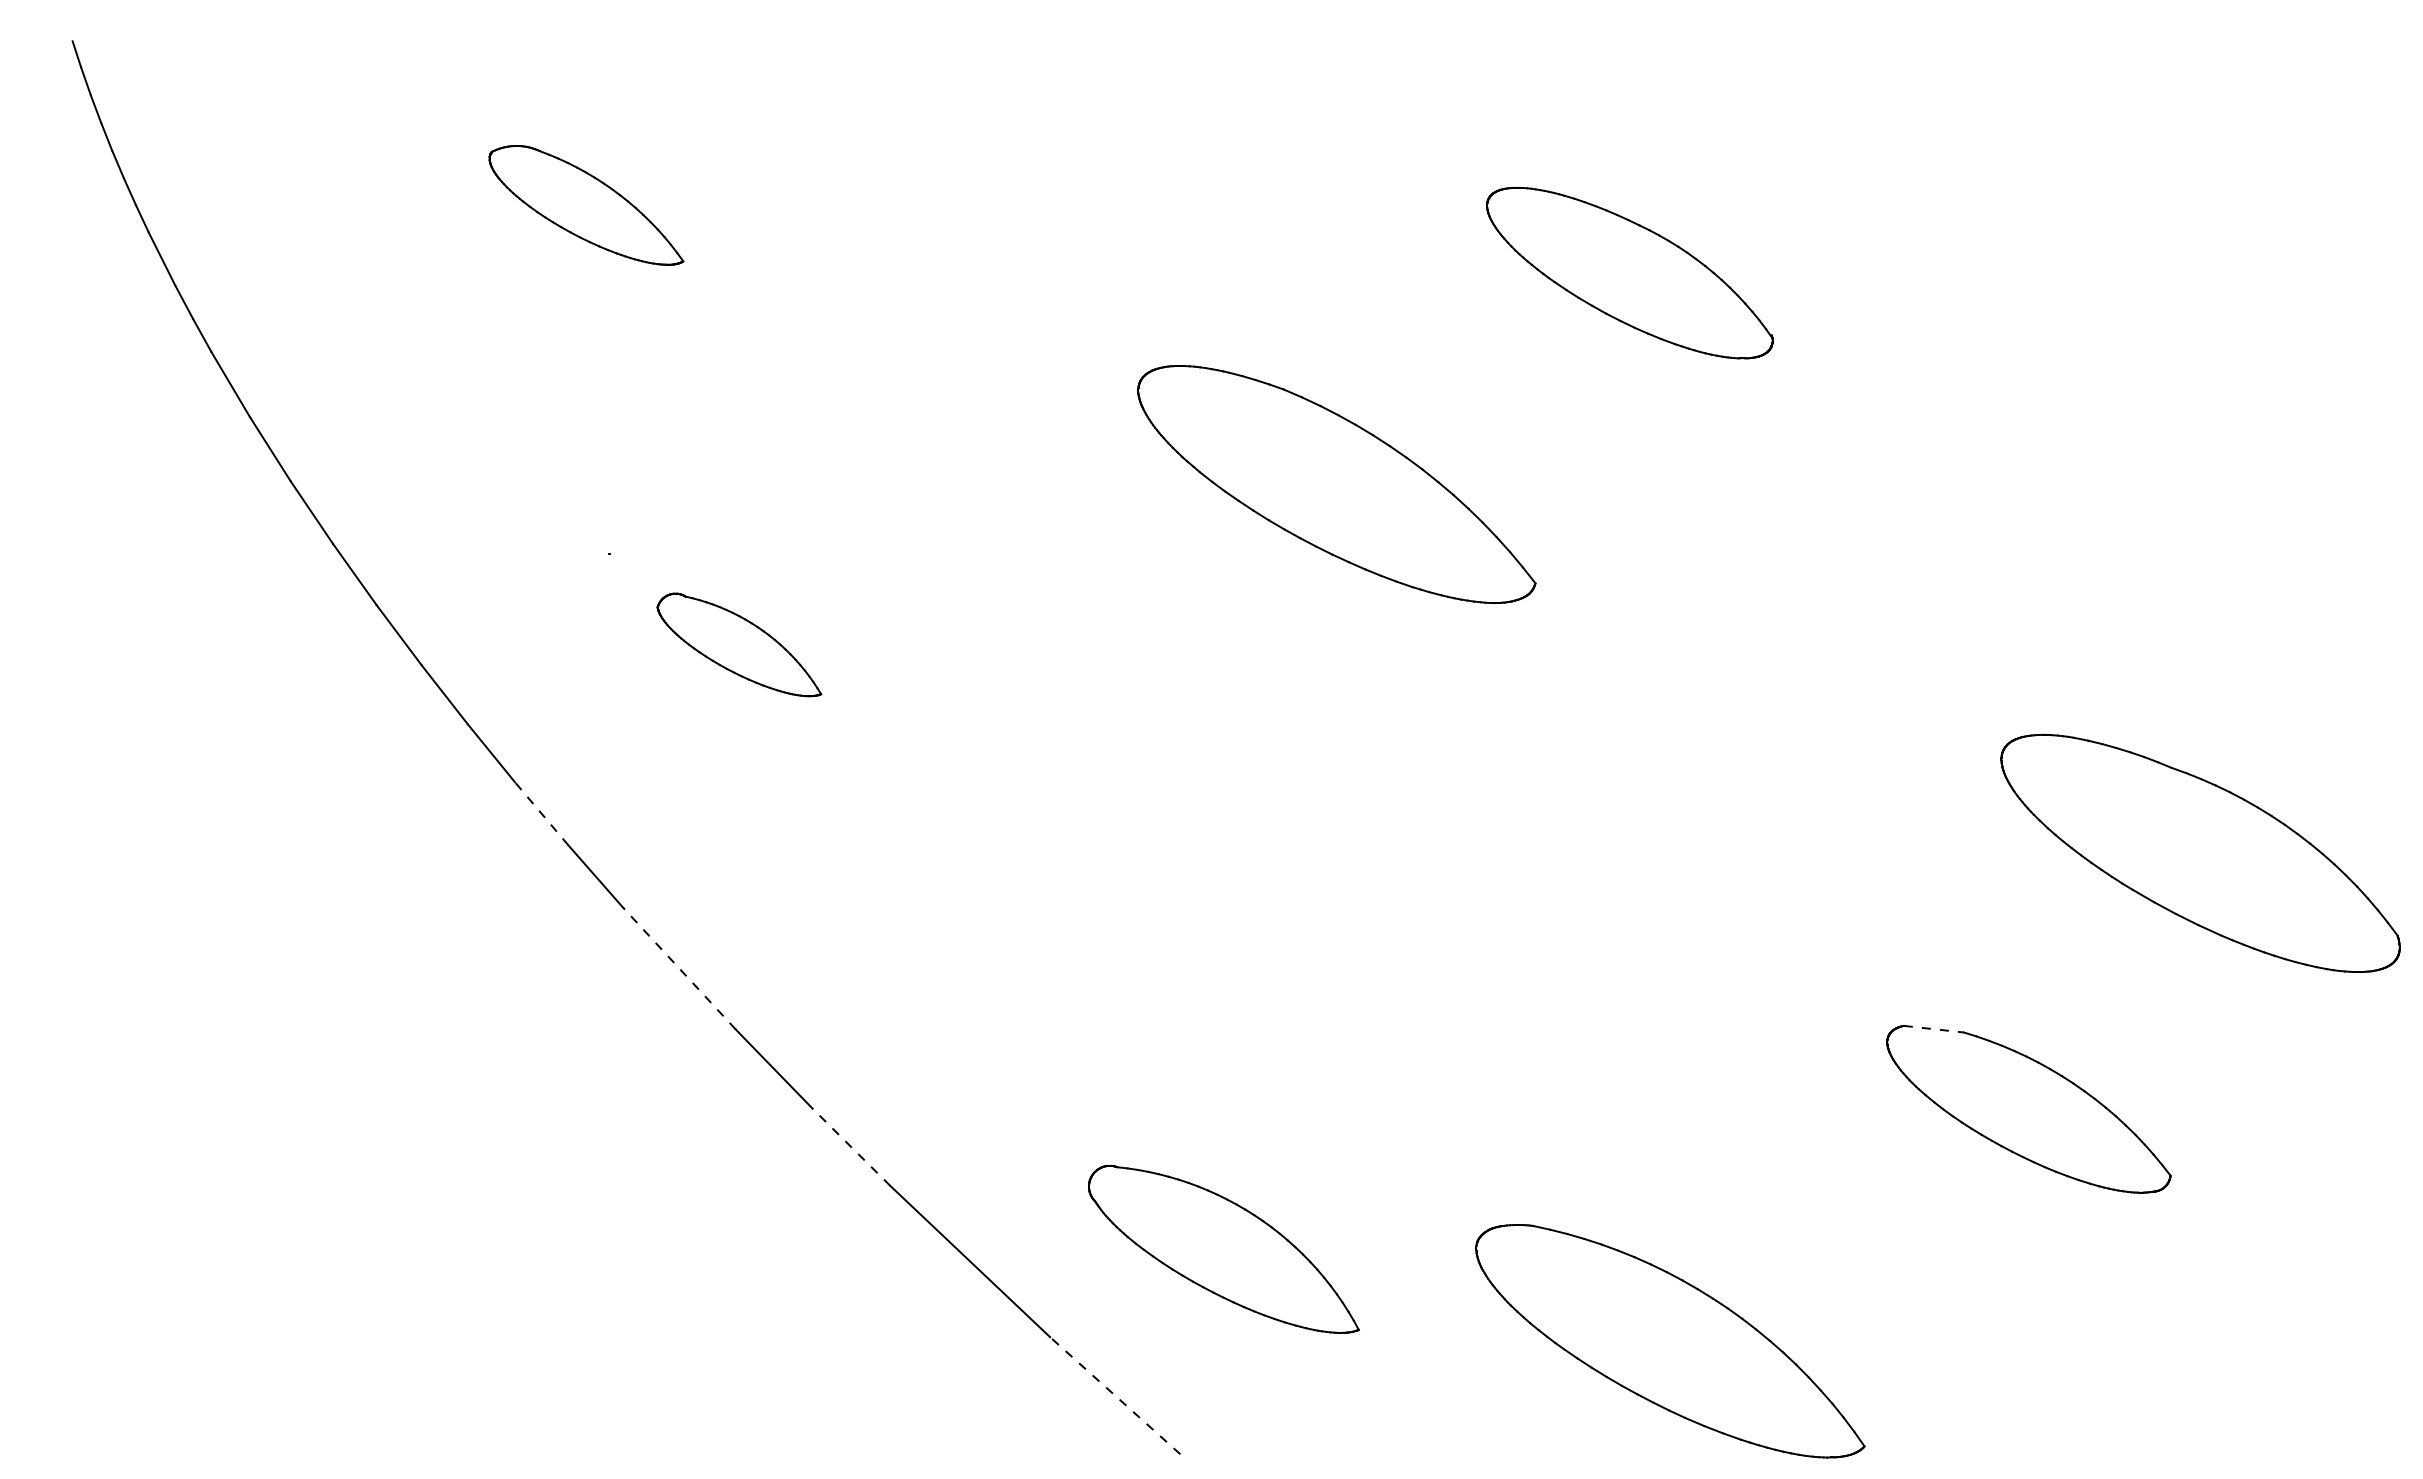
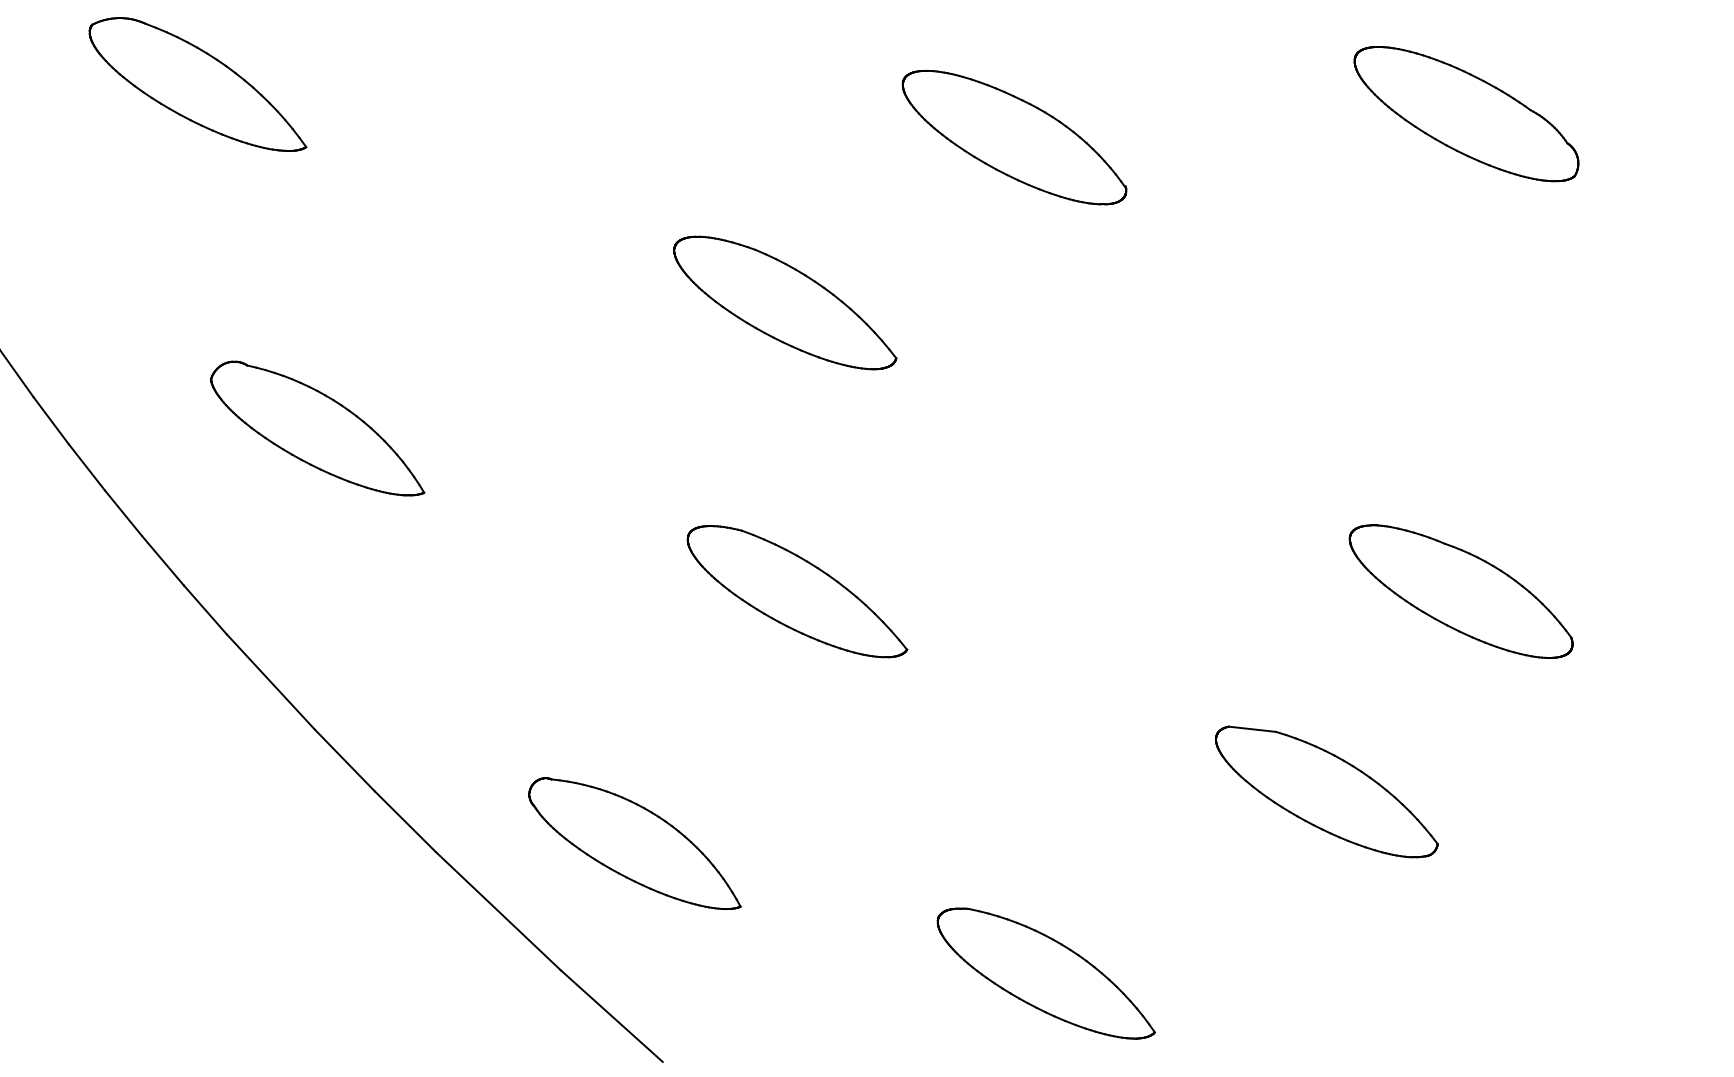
part: (586, 205) -> (198, 84), size x1.43
part: (2207, 242) -> (1466, 113), added
part: (1336, 484) -> (784, 303), size x0.71
part: (739, 644) -> (317, 428), size x1.67
line: (541, 813) -> (162, 560), dashed -> solid
part: (2200, 852) -> (1461, 591), size x0.71
part: (1352, 853) -> (797, 591), added
line: (679, 968) -> (270, 681), dashed -> solid
line: (1934, 1029) -> (1252, 729), dashed -> solid
line: (851, 1147) -> (405, 821), dashed -> solid
part: (1223, 1248) -> (634, 843), moved
part: (1670, 1341) -> (1046, 973), size x0.71
line: (1115, 1395) -> (611, 1015), dashed -> solid

